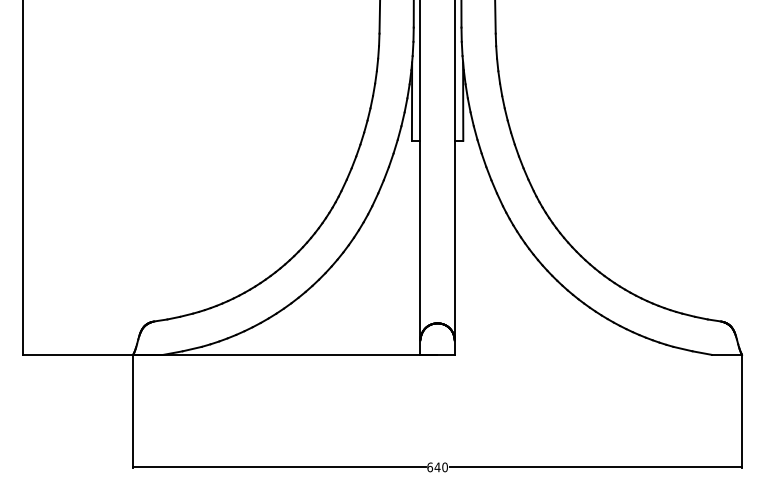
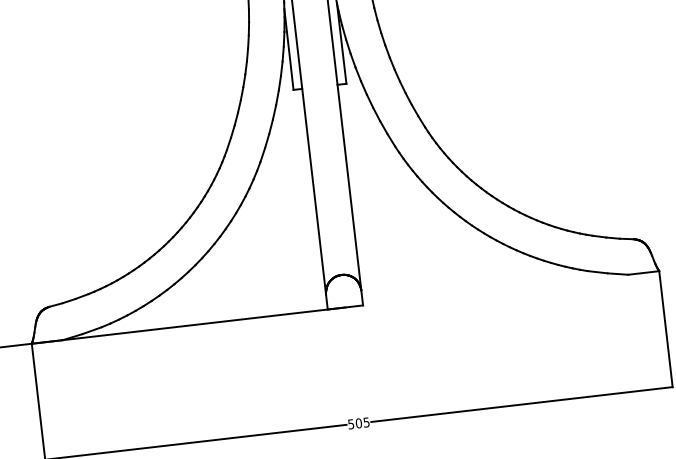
text: (437, 467) -> (358, 423), 640 -> 505

